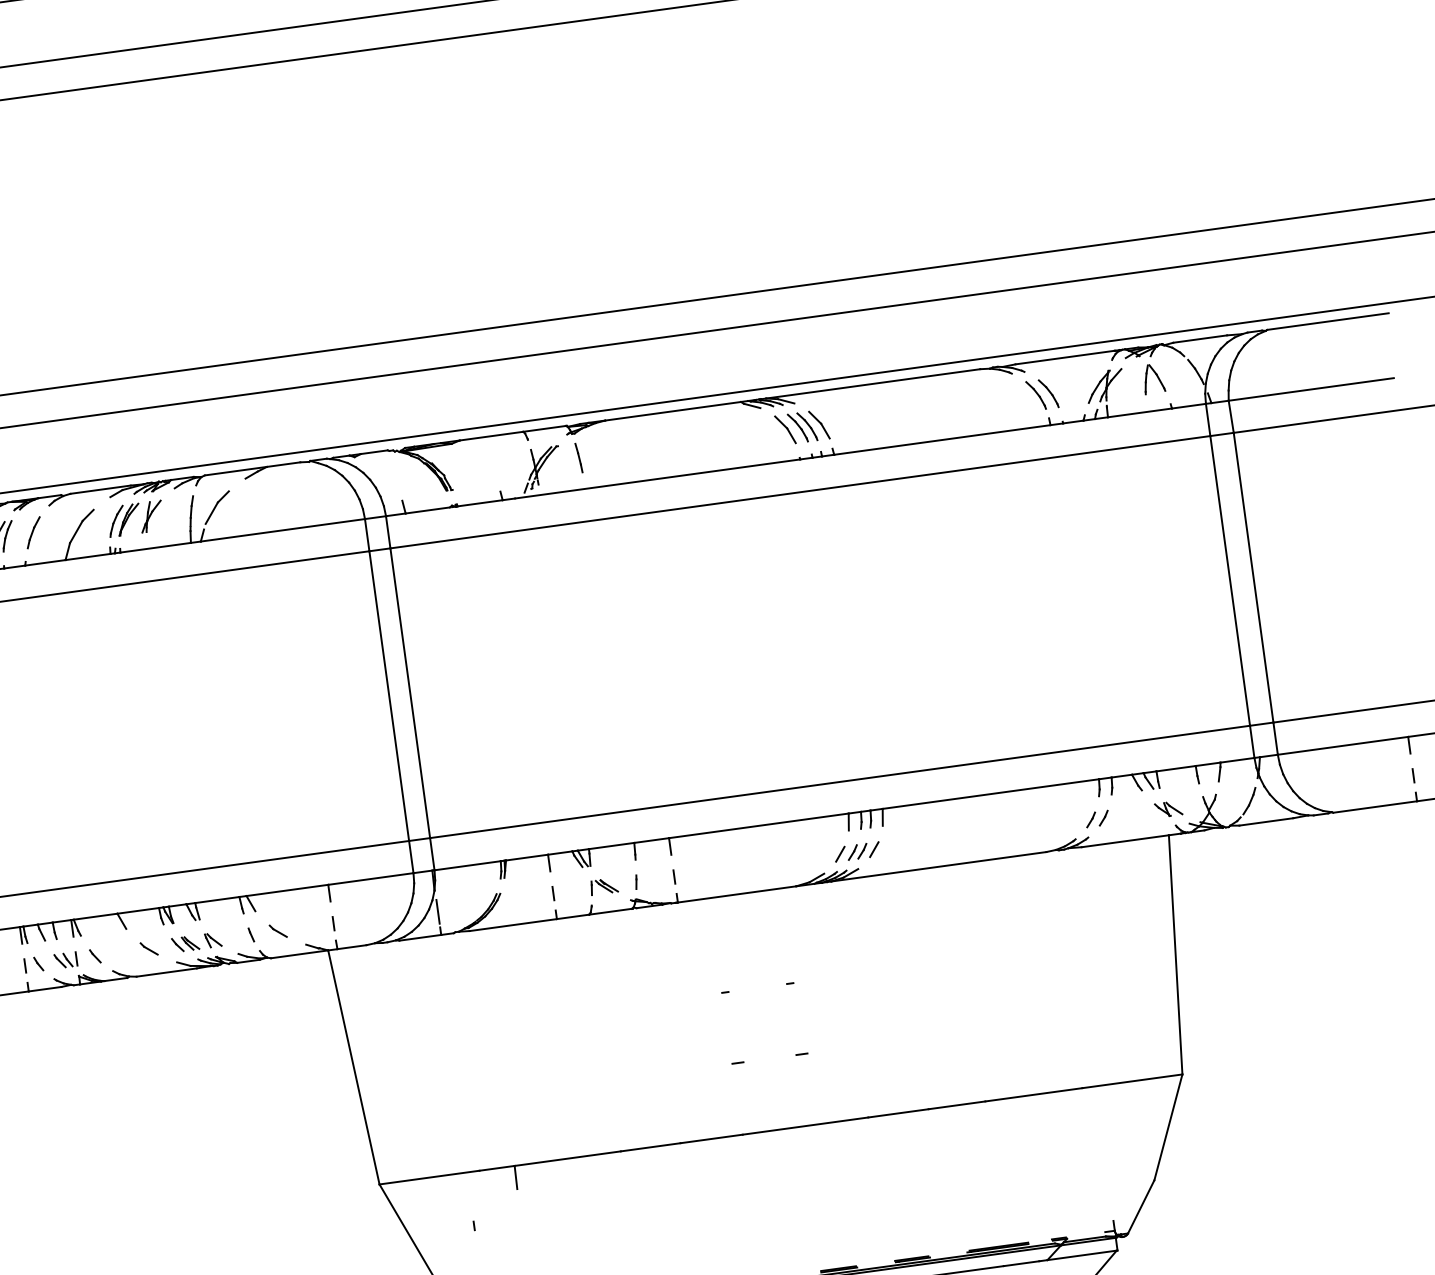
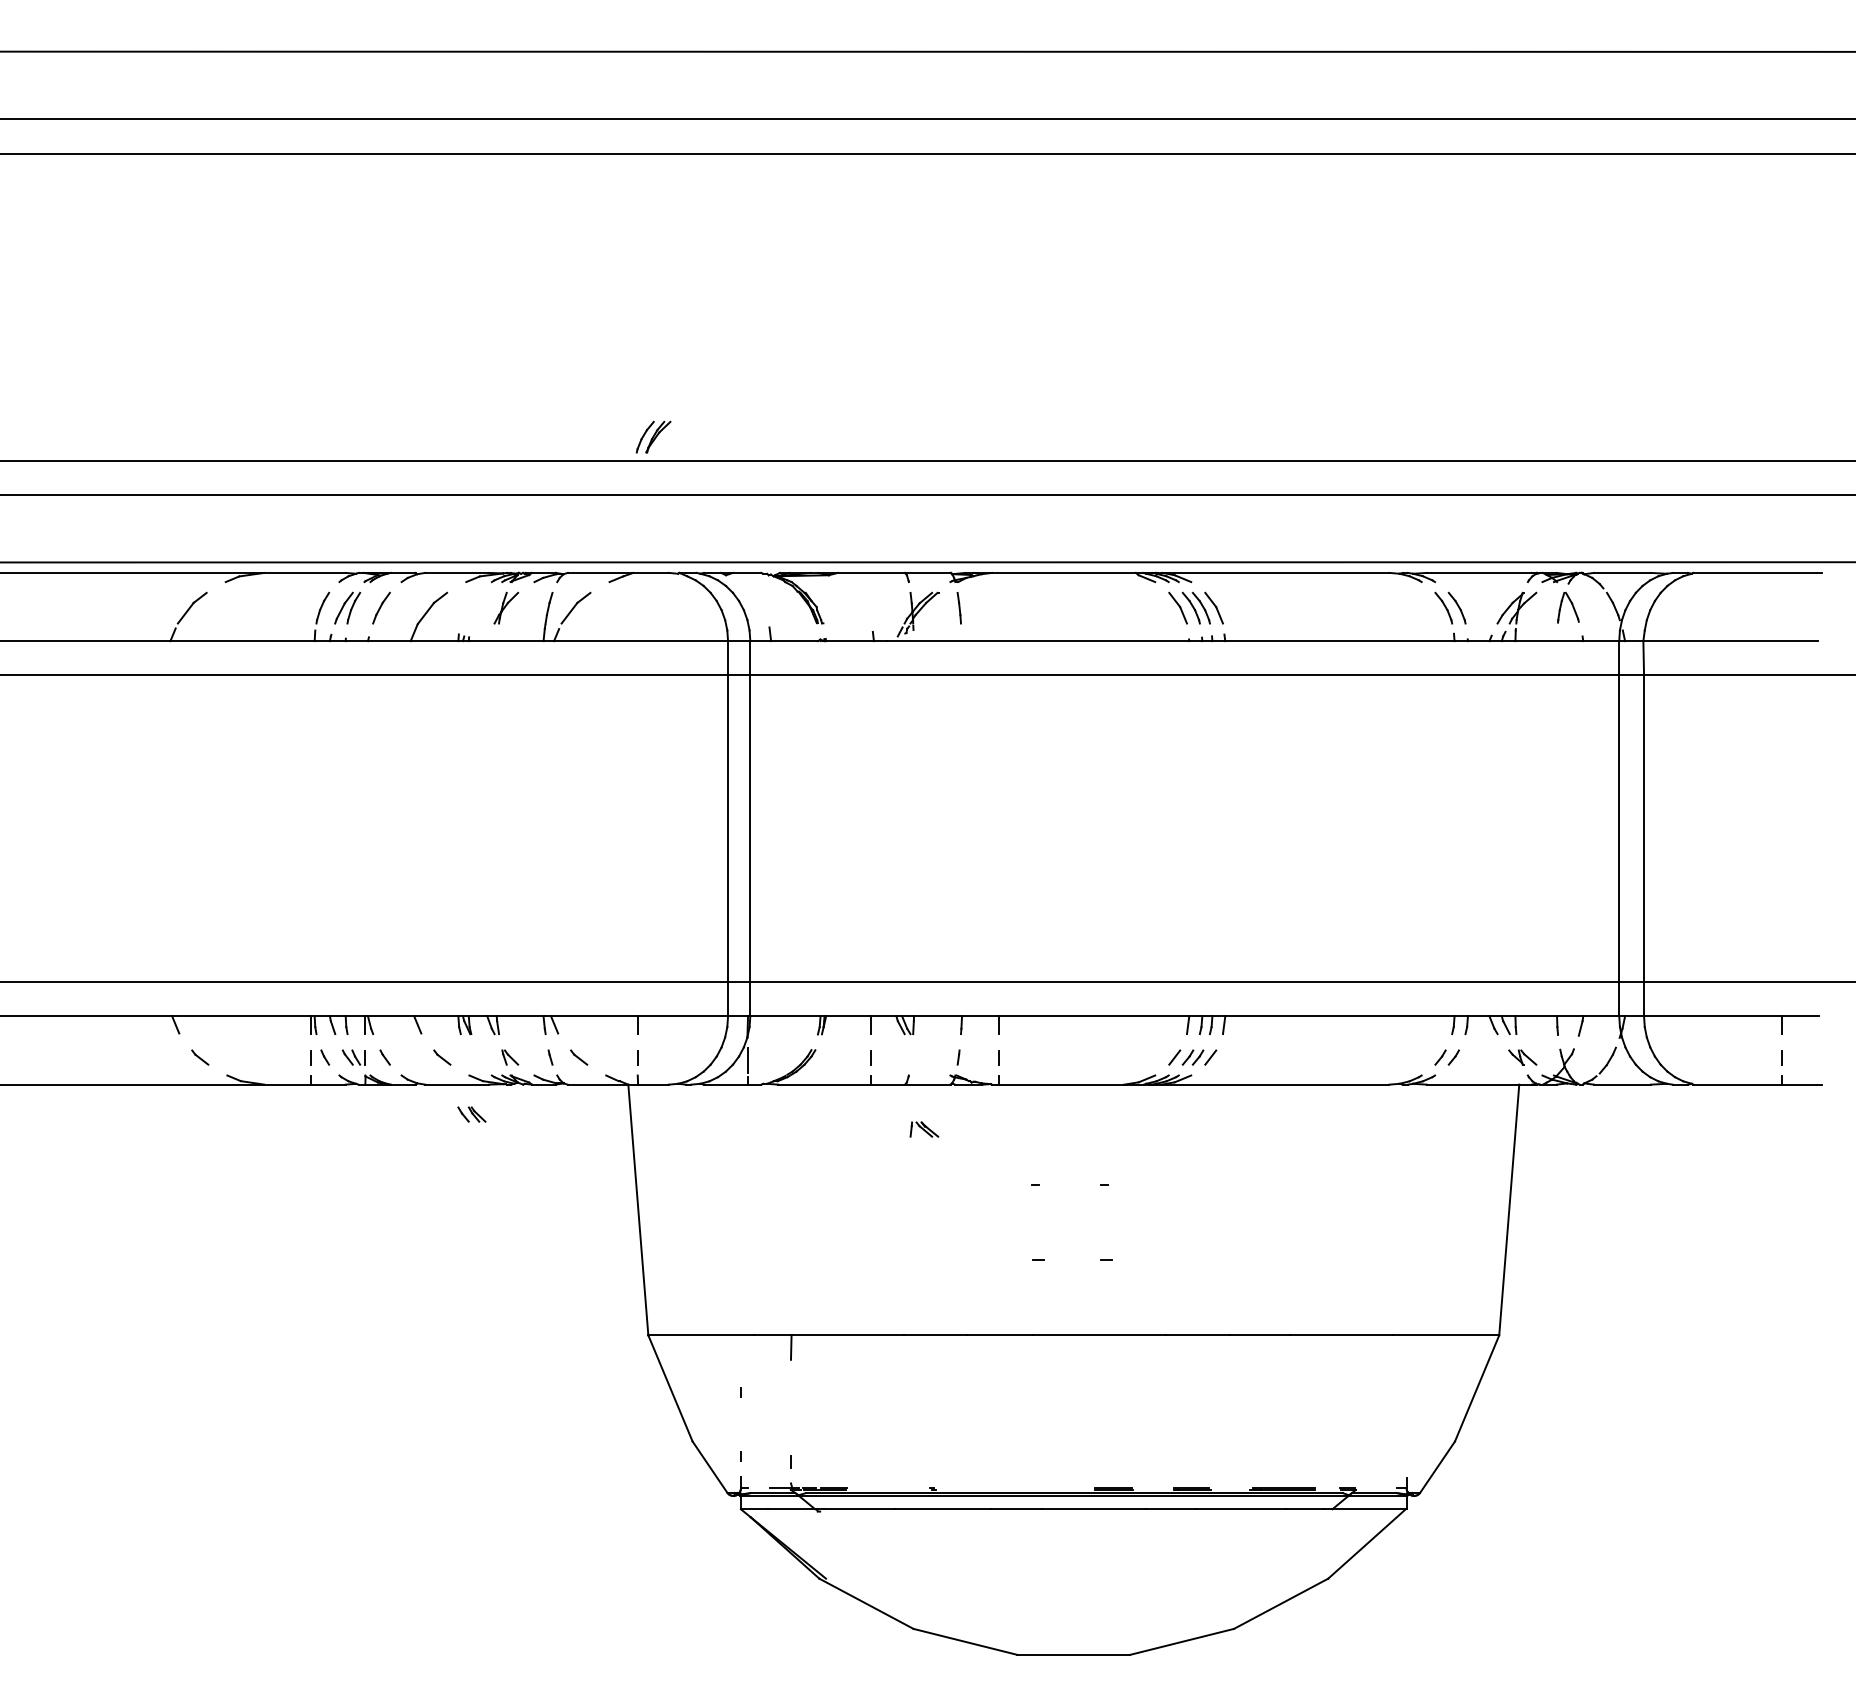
part: (124, 519) -> (653, 436), moved
part: (604, 886) -> (924, 1129), moved
part: (185, 943) -> (471, 1114), moved

